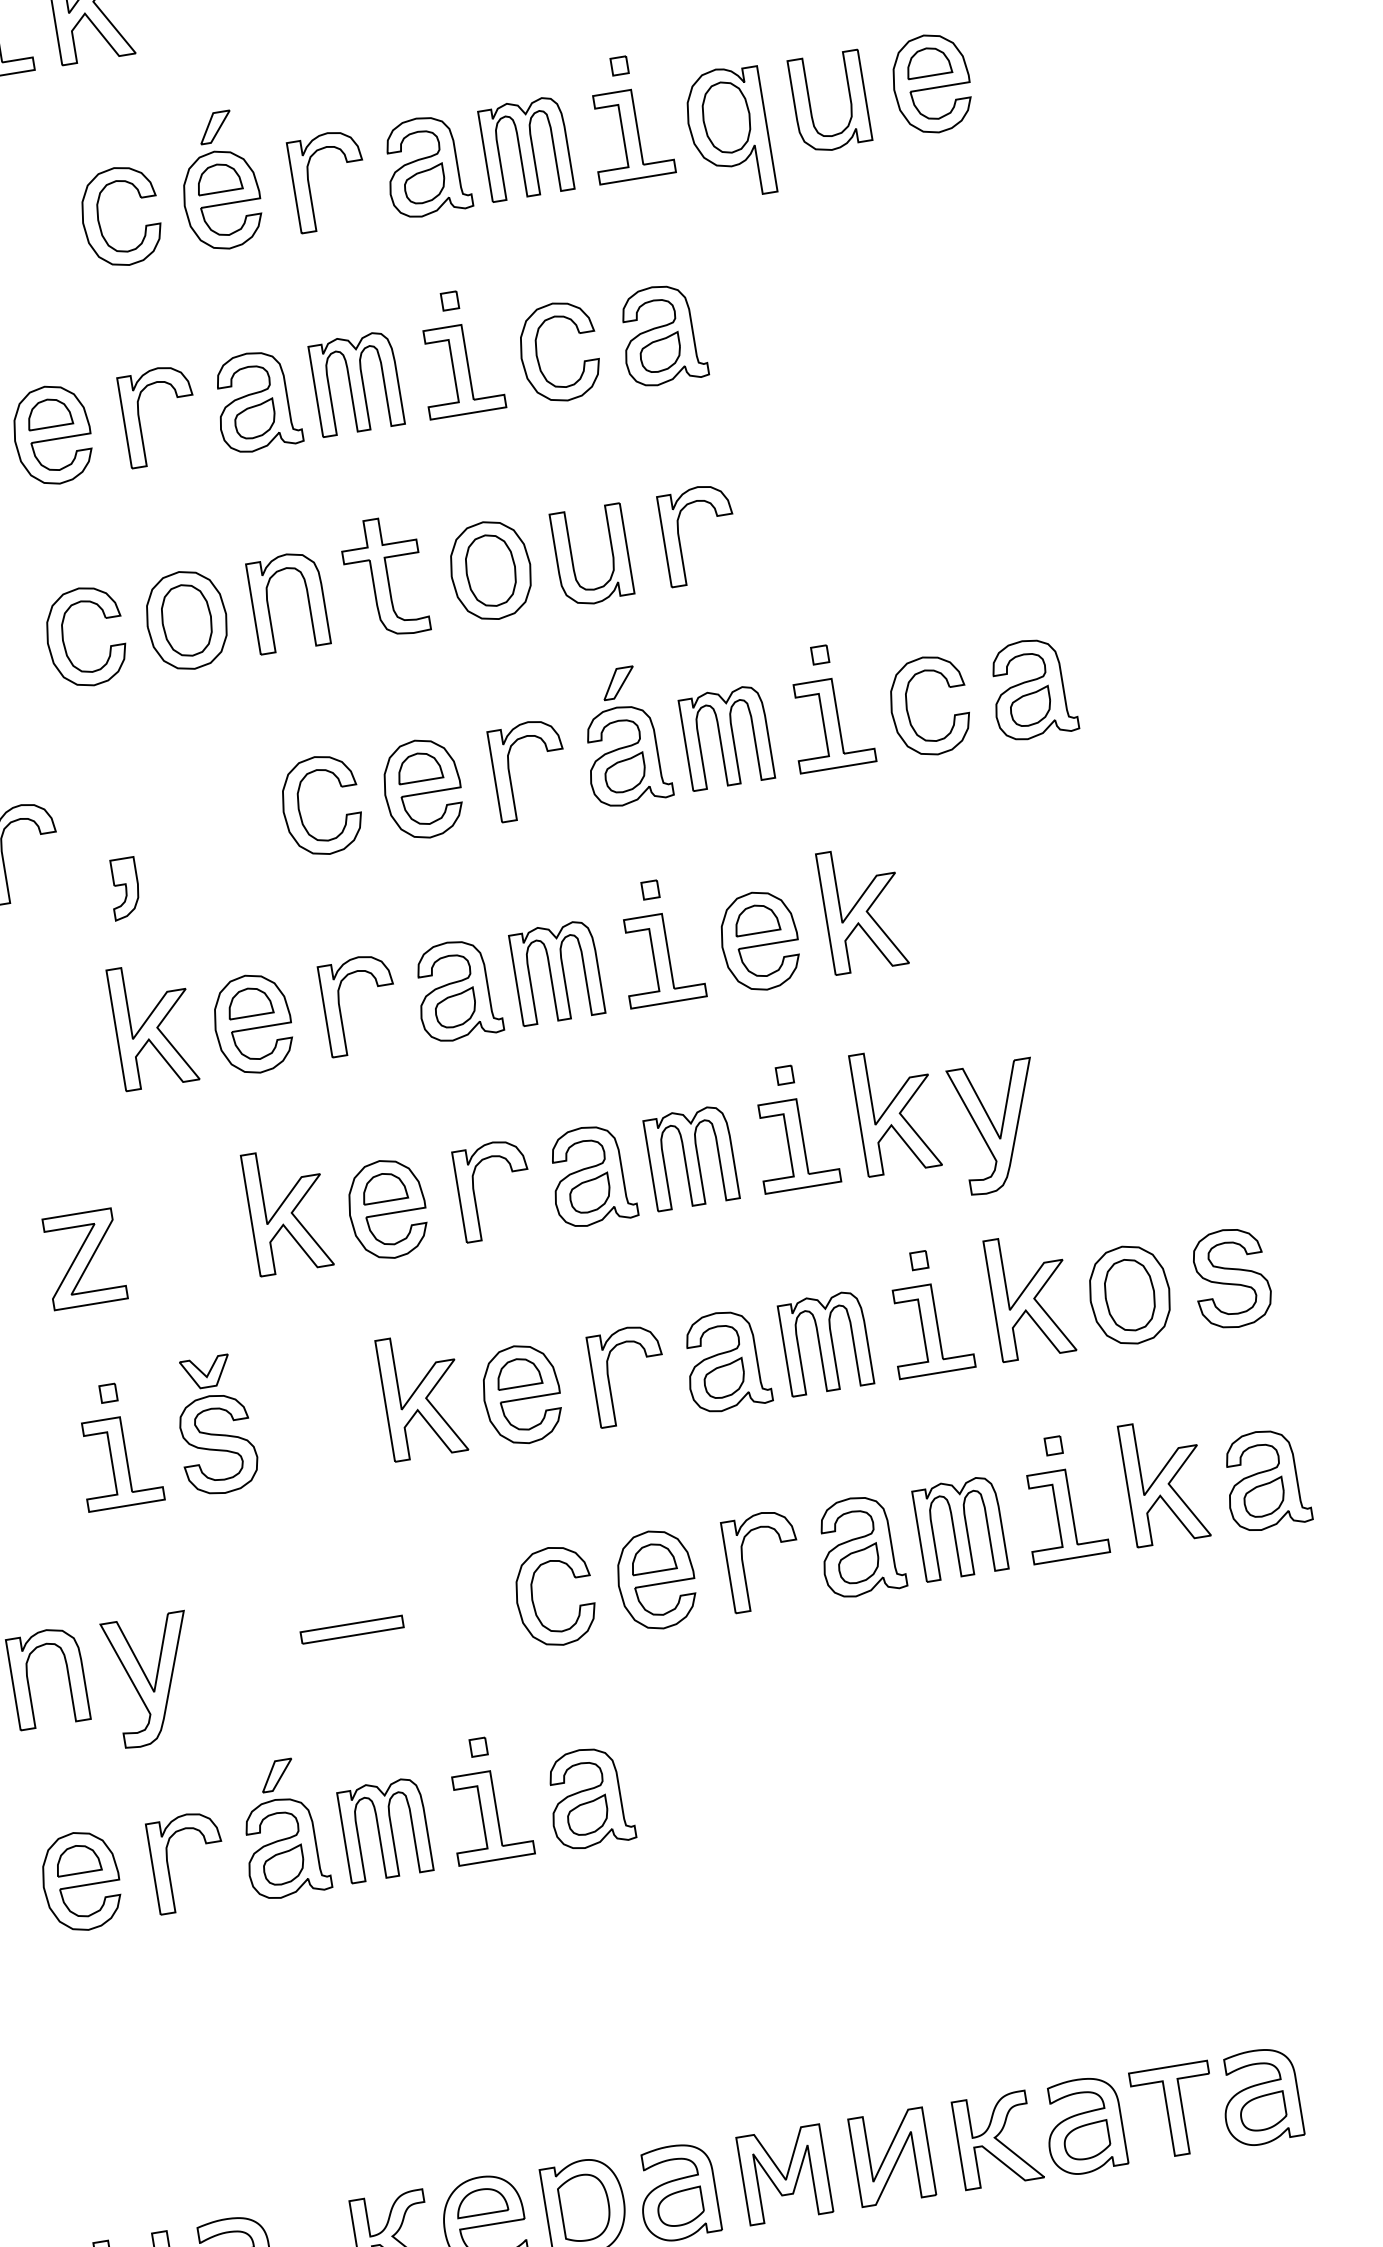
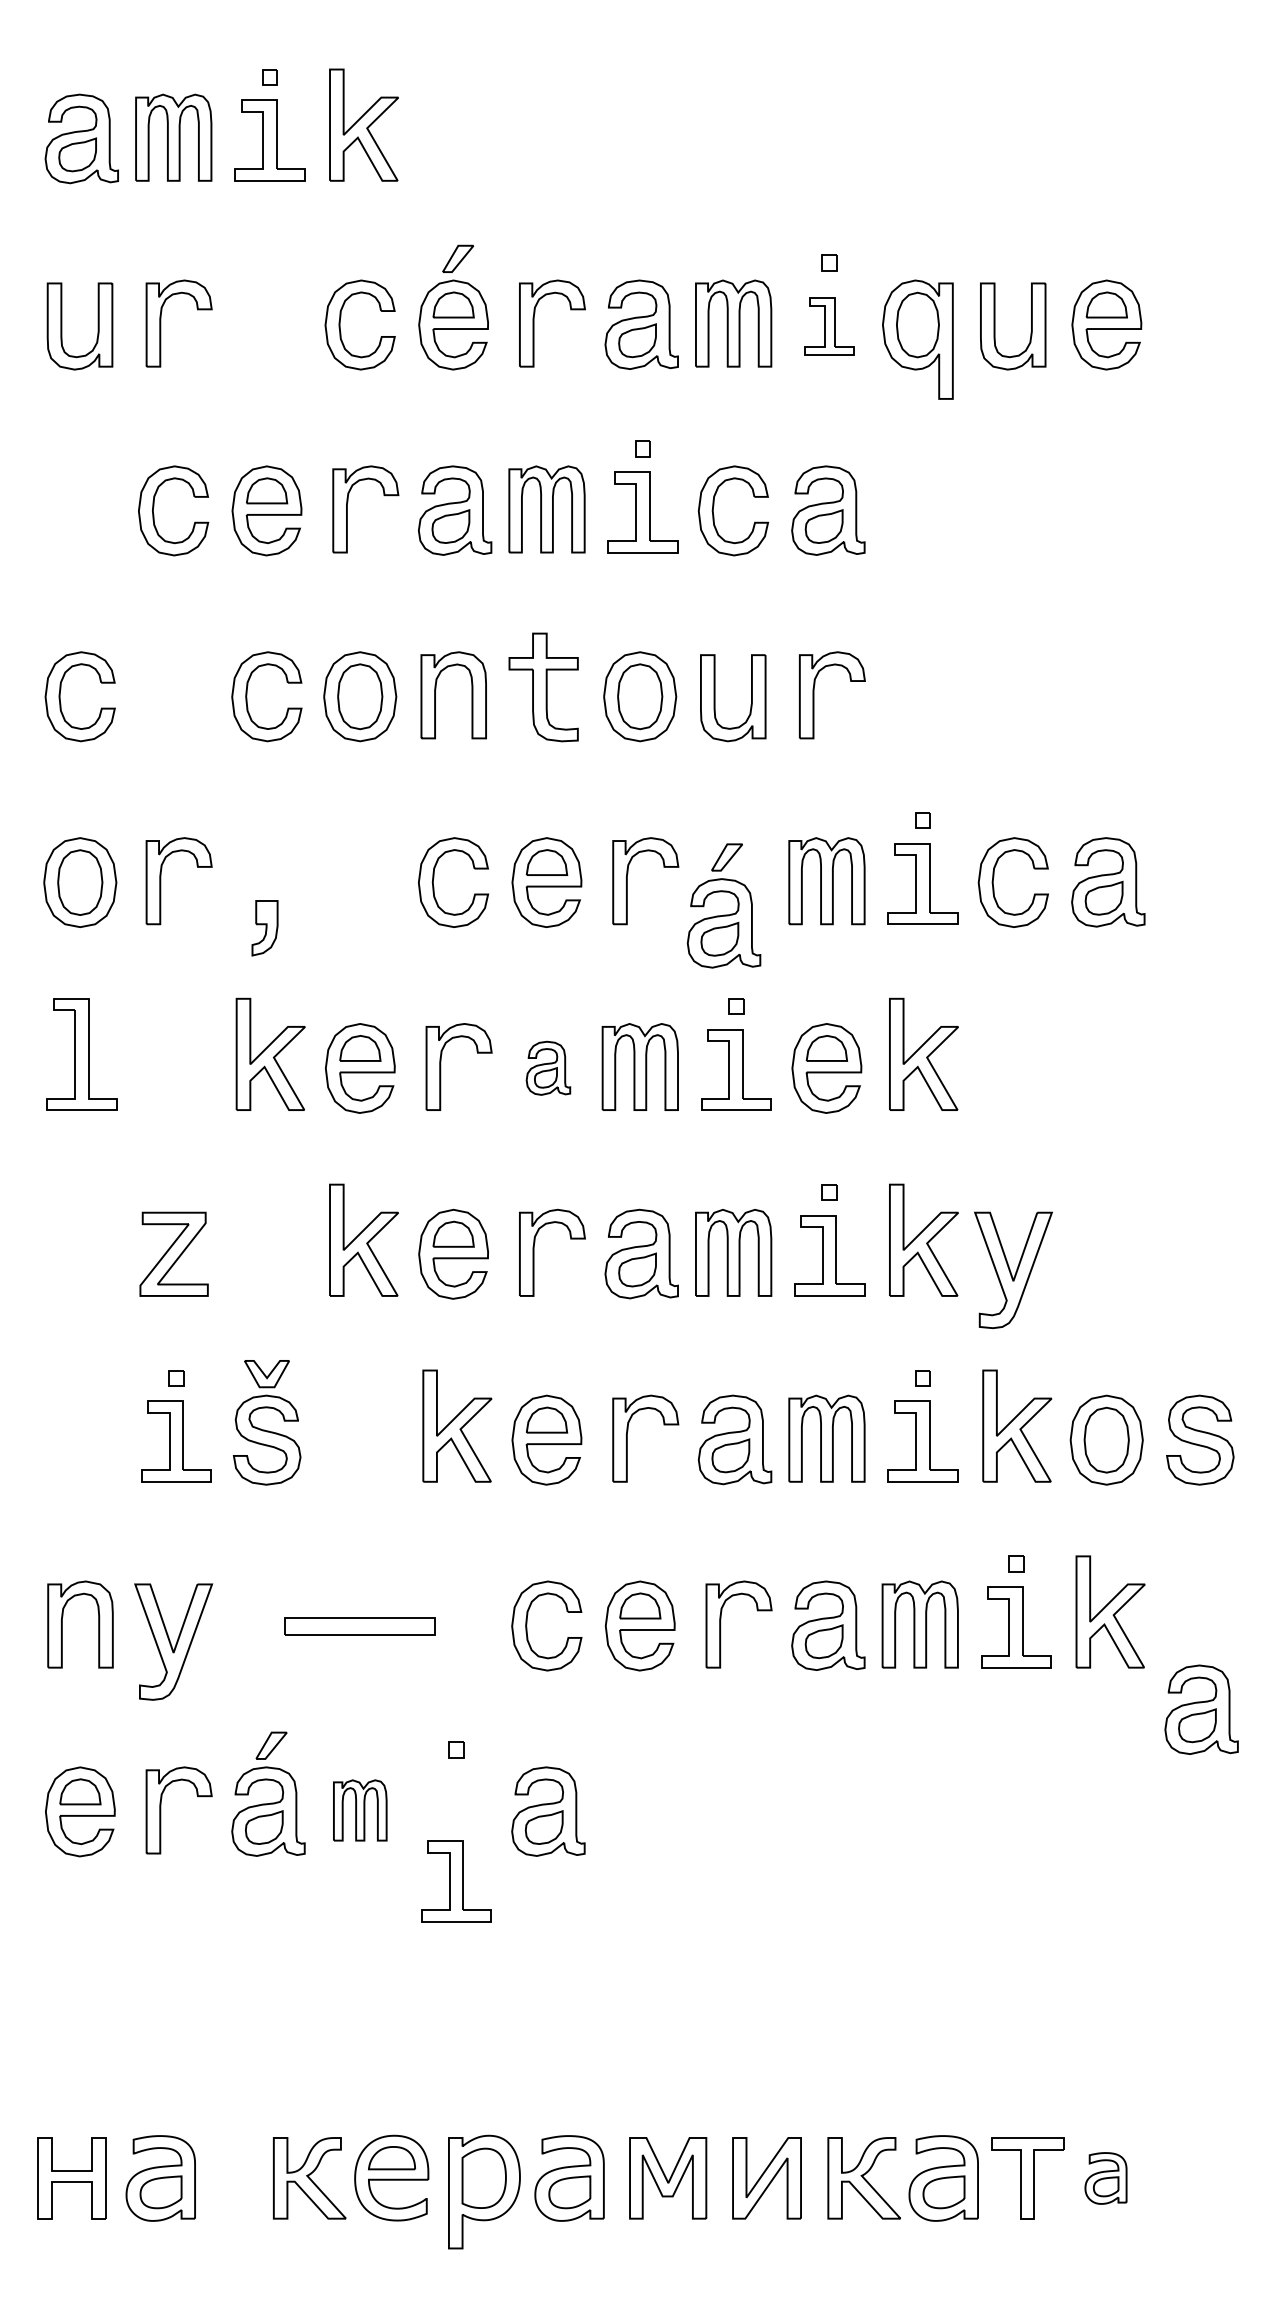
part: (630, 134) -> (829, 326), size x0.7
part: (624, 745) -> (723, 914), moved
part: (457, 990) -> (548, 1068), size x0.6
part: (1265, 1479) -> (1201, 1709), moved
part: (352, 1629) -> (360, 1625), size x1.6
part: (490, 1816) -> (456, 1881), moved
part: (384, 1830) -> (359, 1810), size x0.7
part: (1259, 2097) -> (1105, 2178), size x0.6

